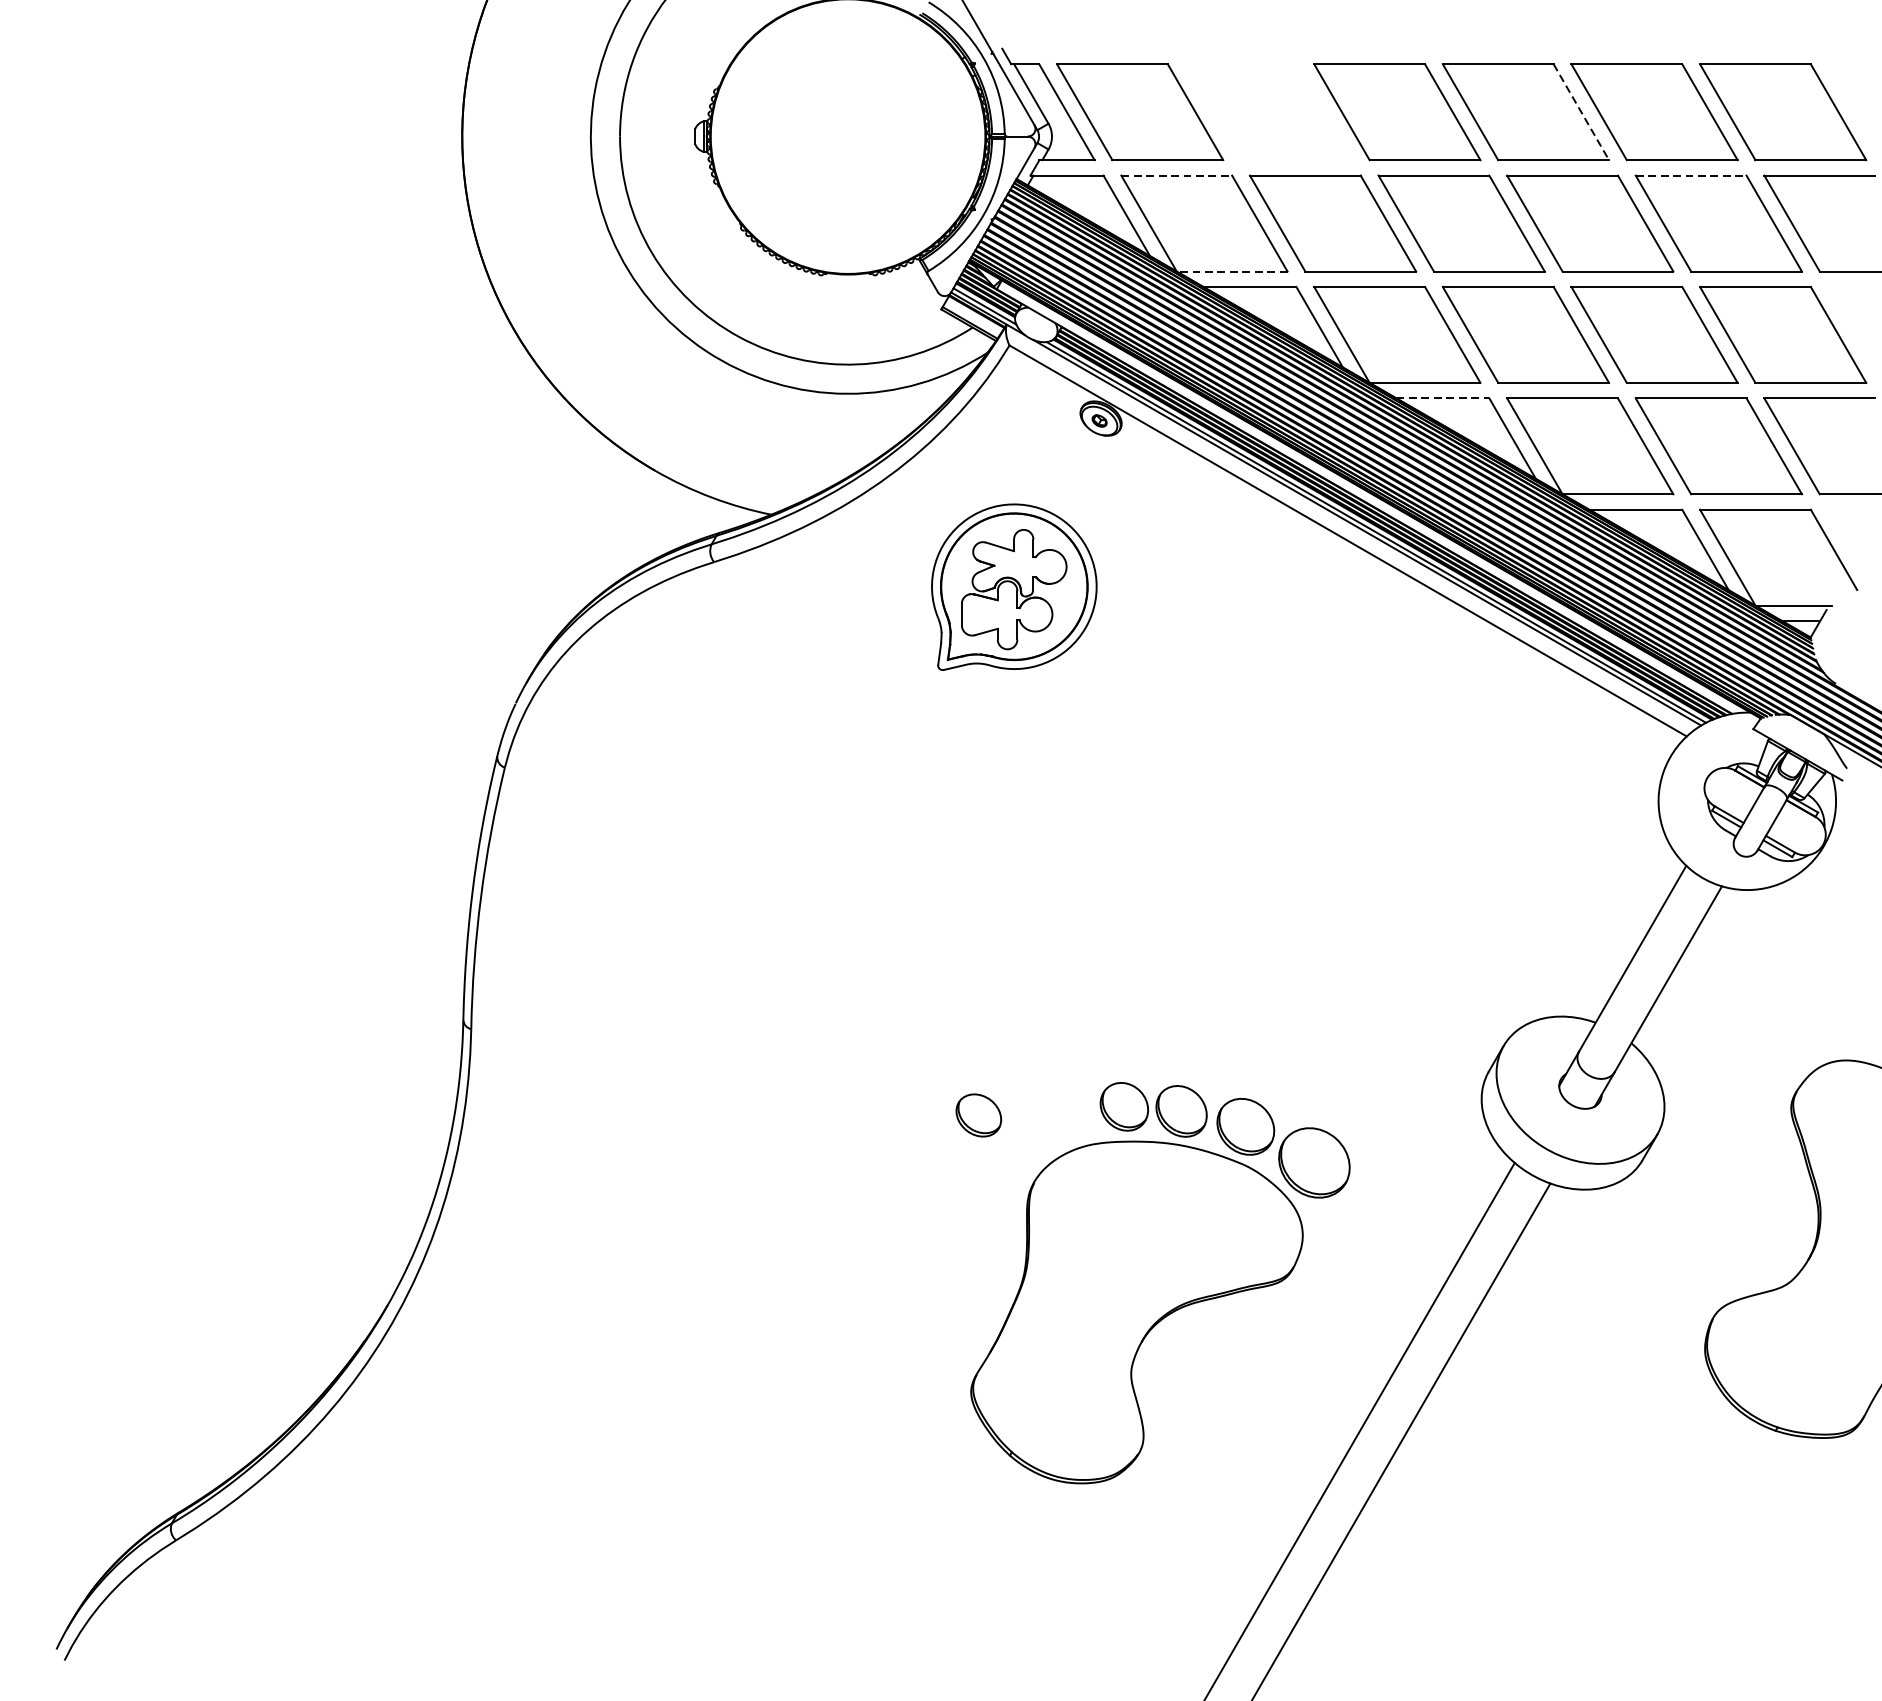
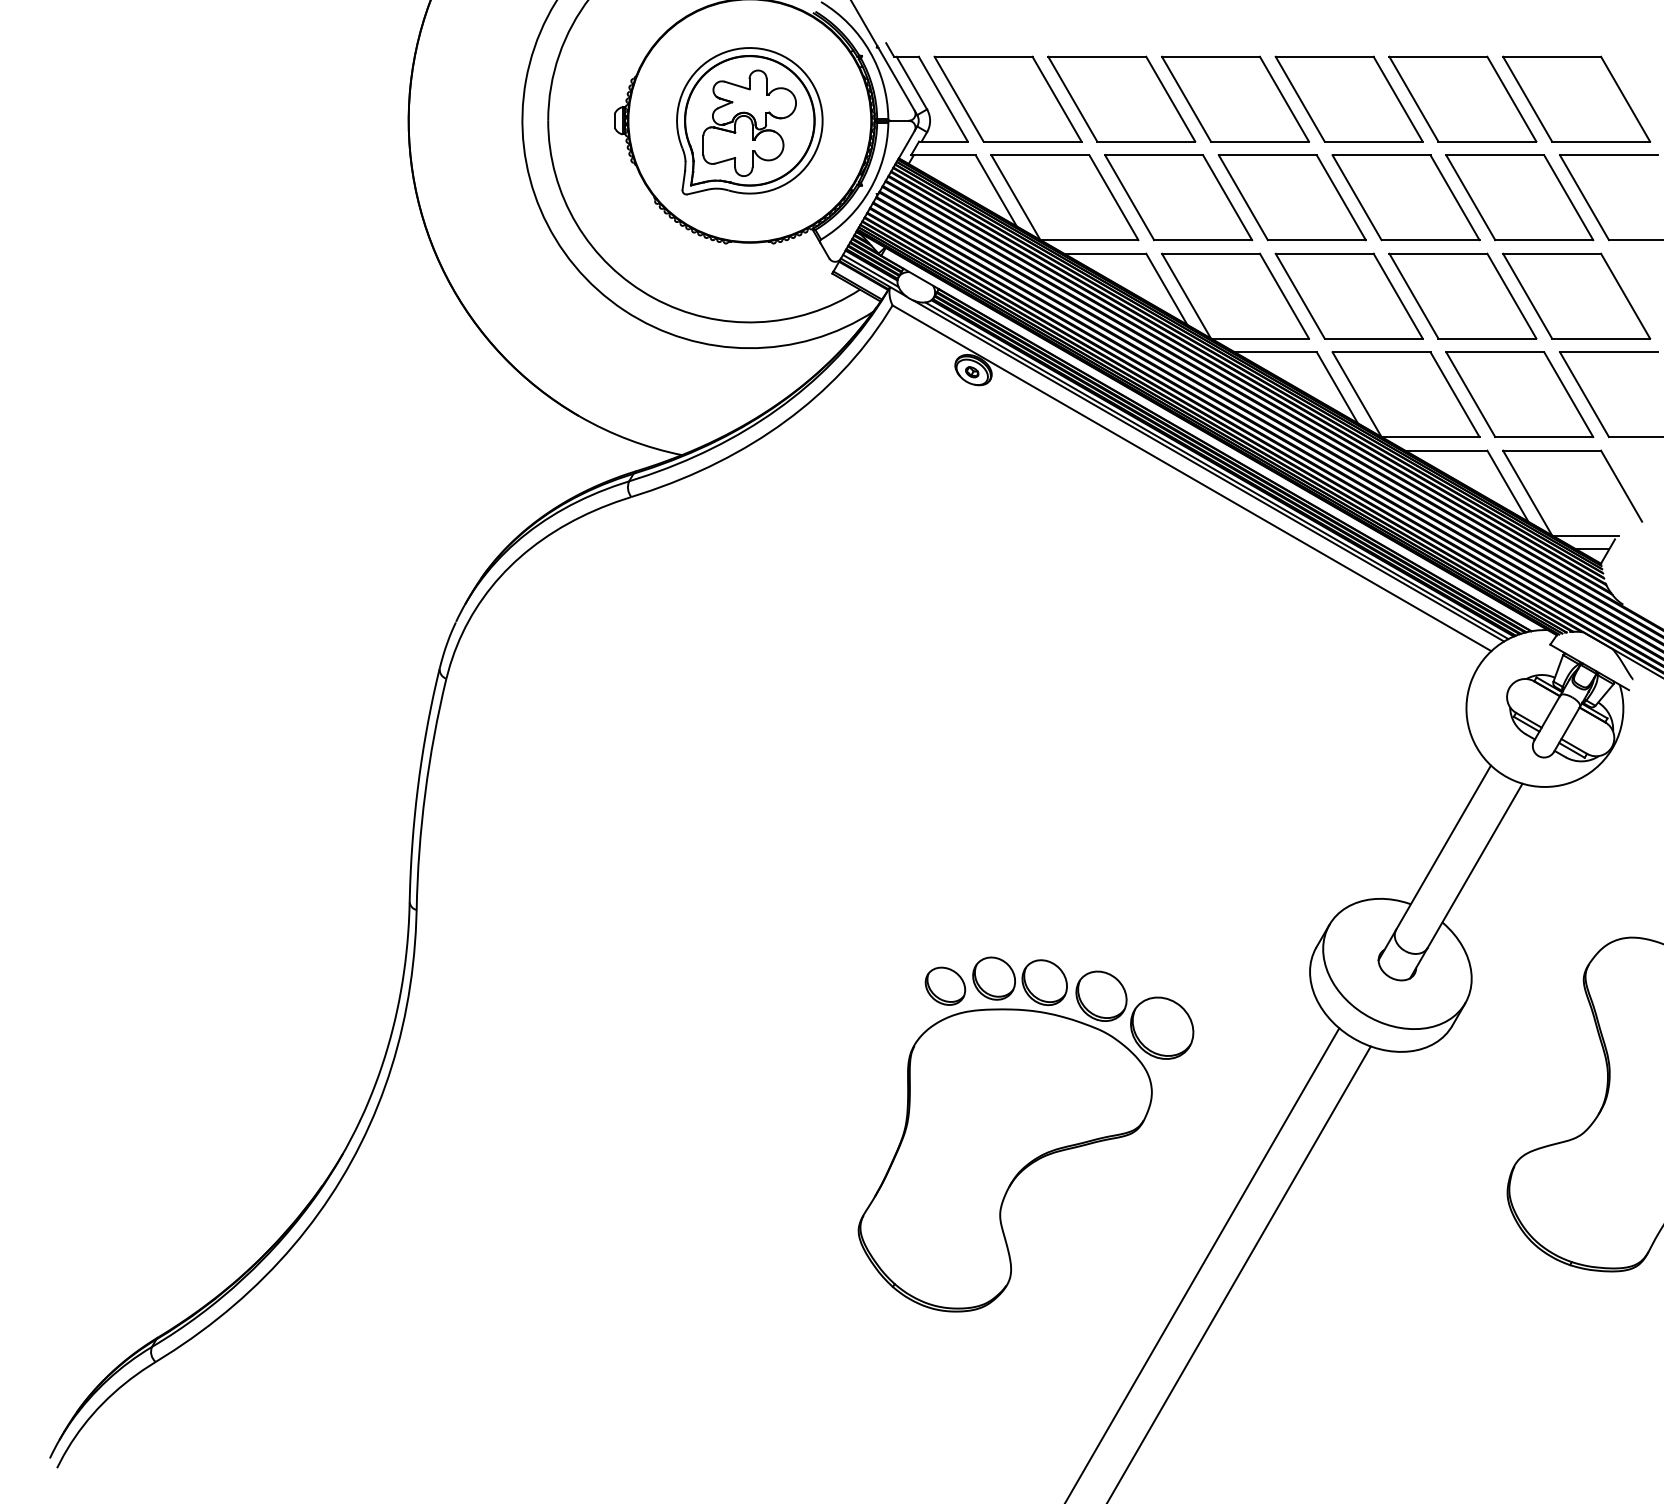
part: (1268, 111) -> (1121, 98), added
line: (1581, 112) -> (1398, 99), dashed -> solid
line: (1176, 175) -> (1040, 155), dashed -> solid
line: (1691, 175) -> (1495, 155), dashed -> solid
line: (1232, 271) -> (1089, 240), dashed -> solid
line: (1443, 398) -> (1276, 352), dashed -> solid
part: (1013, 587) -> (749, 121), moved
part: (978, 1114) -> (945, 985), moved

